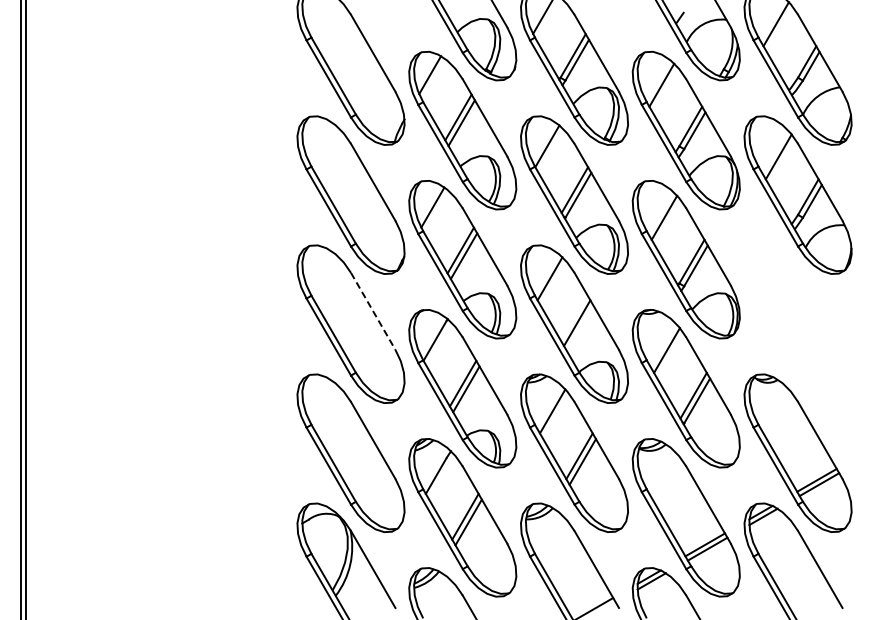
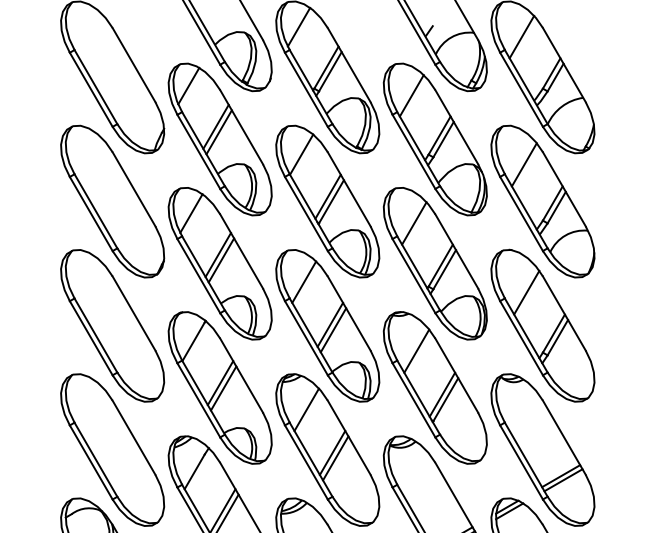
line: (373, 311) -> (134, 313), dashed -> solid
part: (797, 323) -> (542, 325), added
line: (580, 328) -> (333, 329), added

